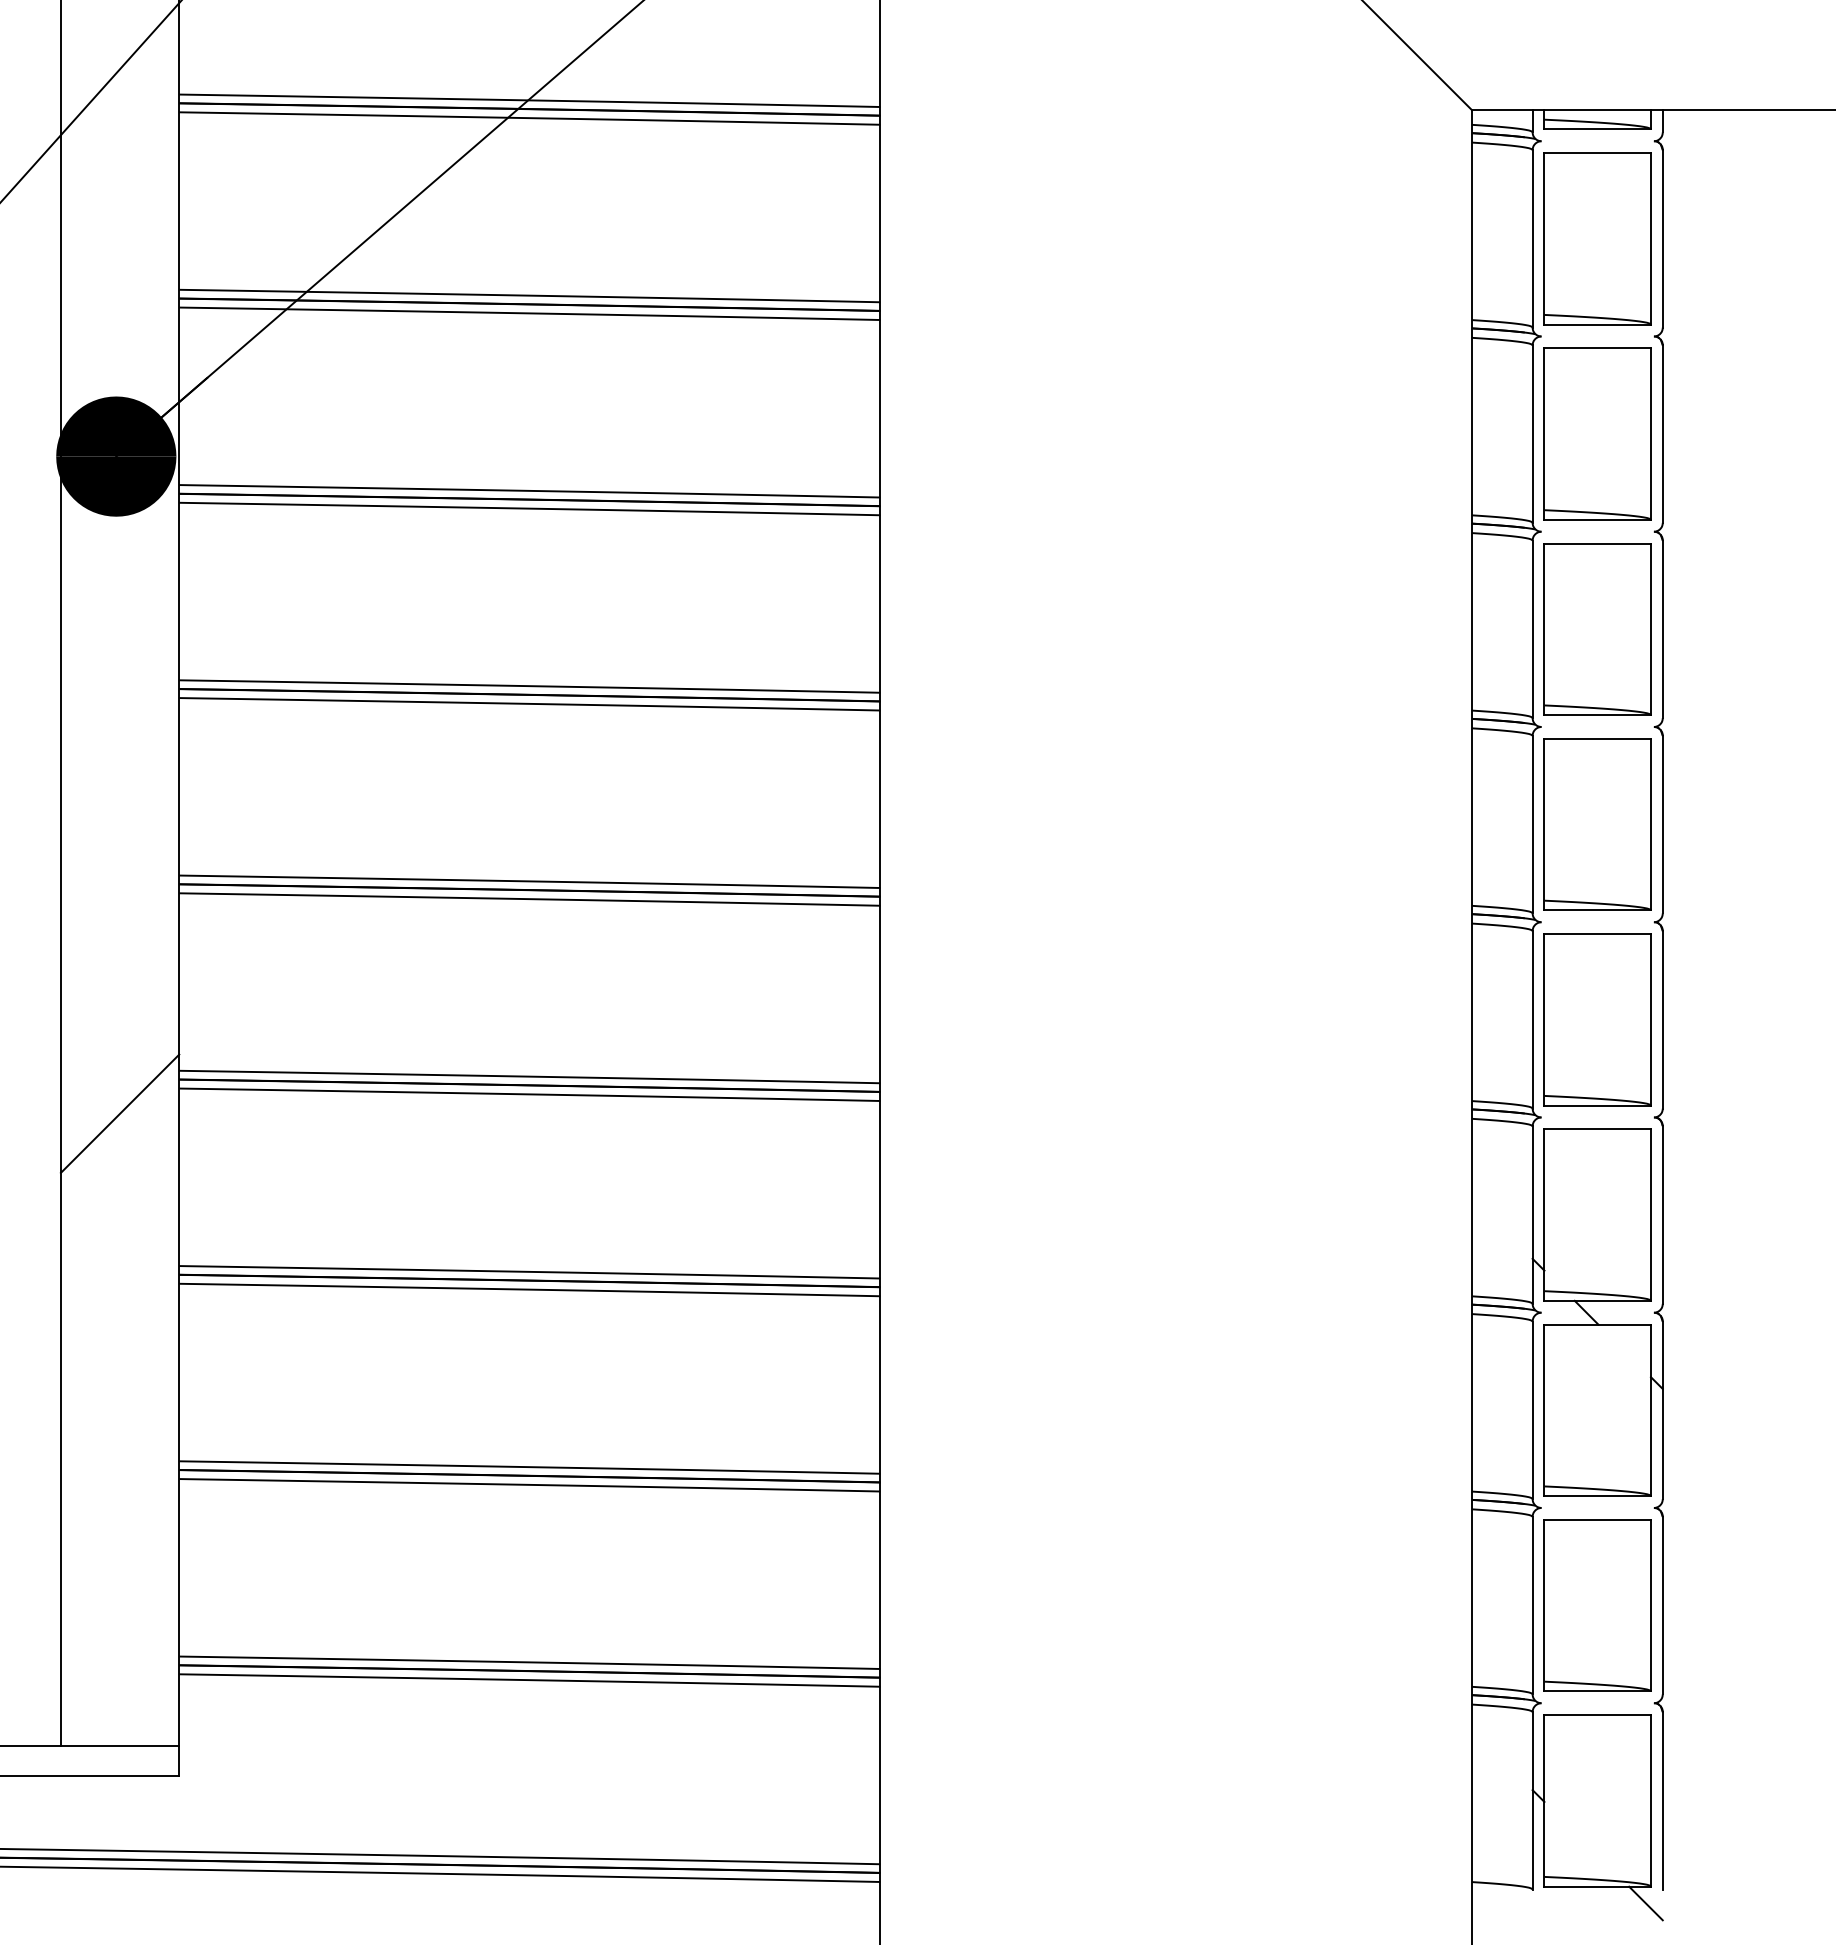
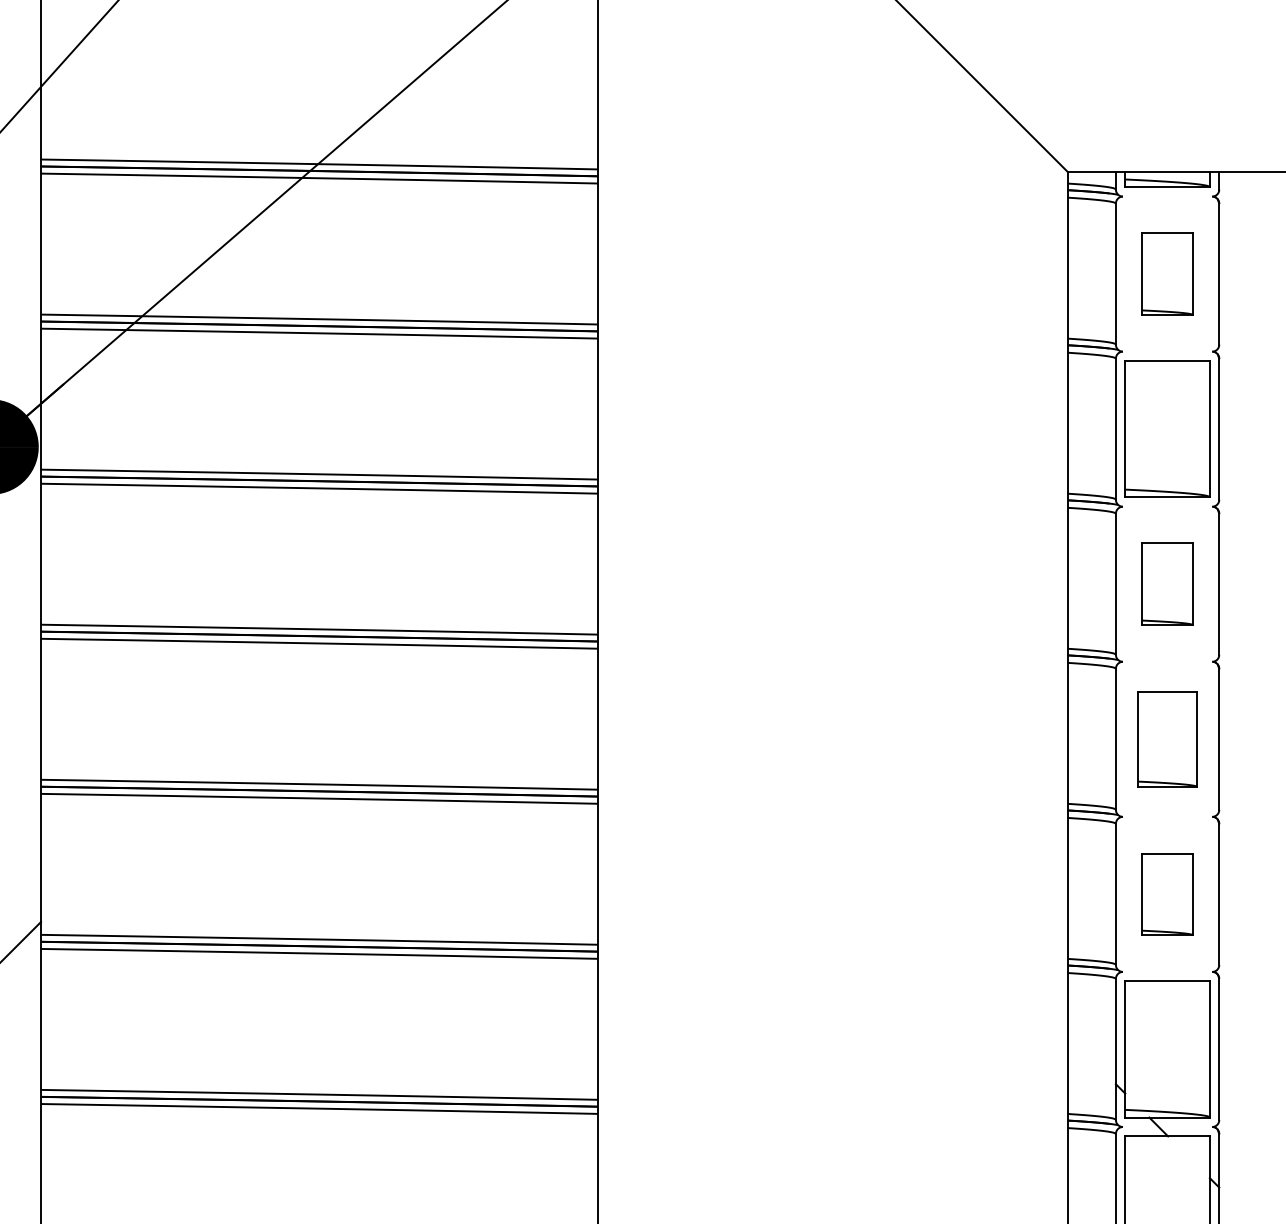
part: (1597, 238) -> (1167, 273), size x0.6
part: (1597, 629) -> (1167, 584), size x0.6
part: (1597, 824) -> (1167, 739), size x0.7
part: (1597, 1019) -> (1167, 894), size x0.6

